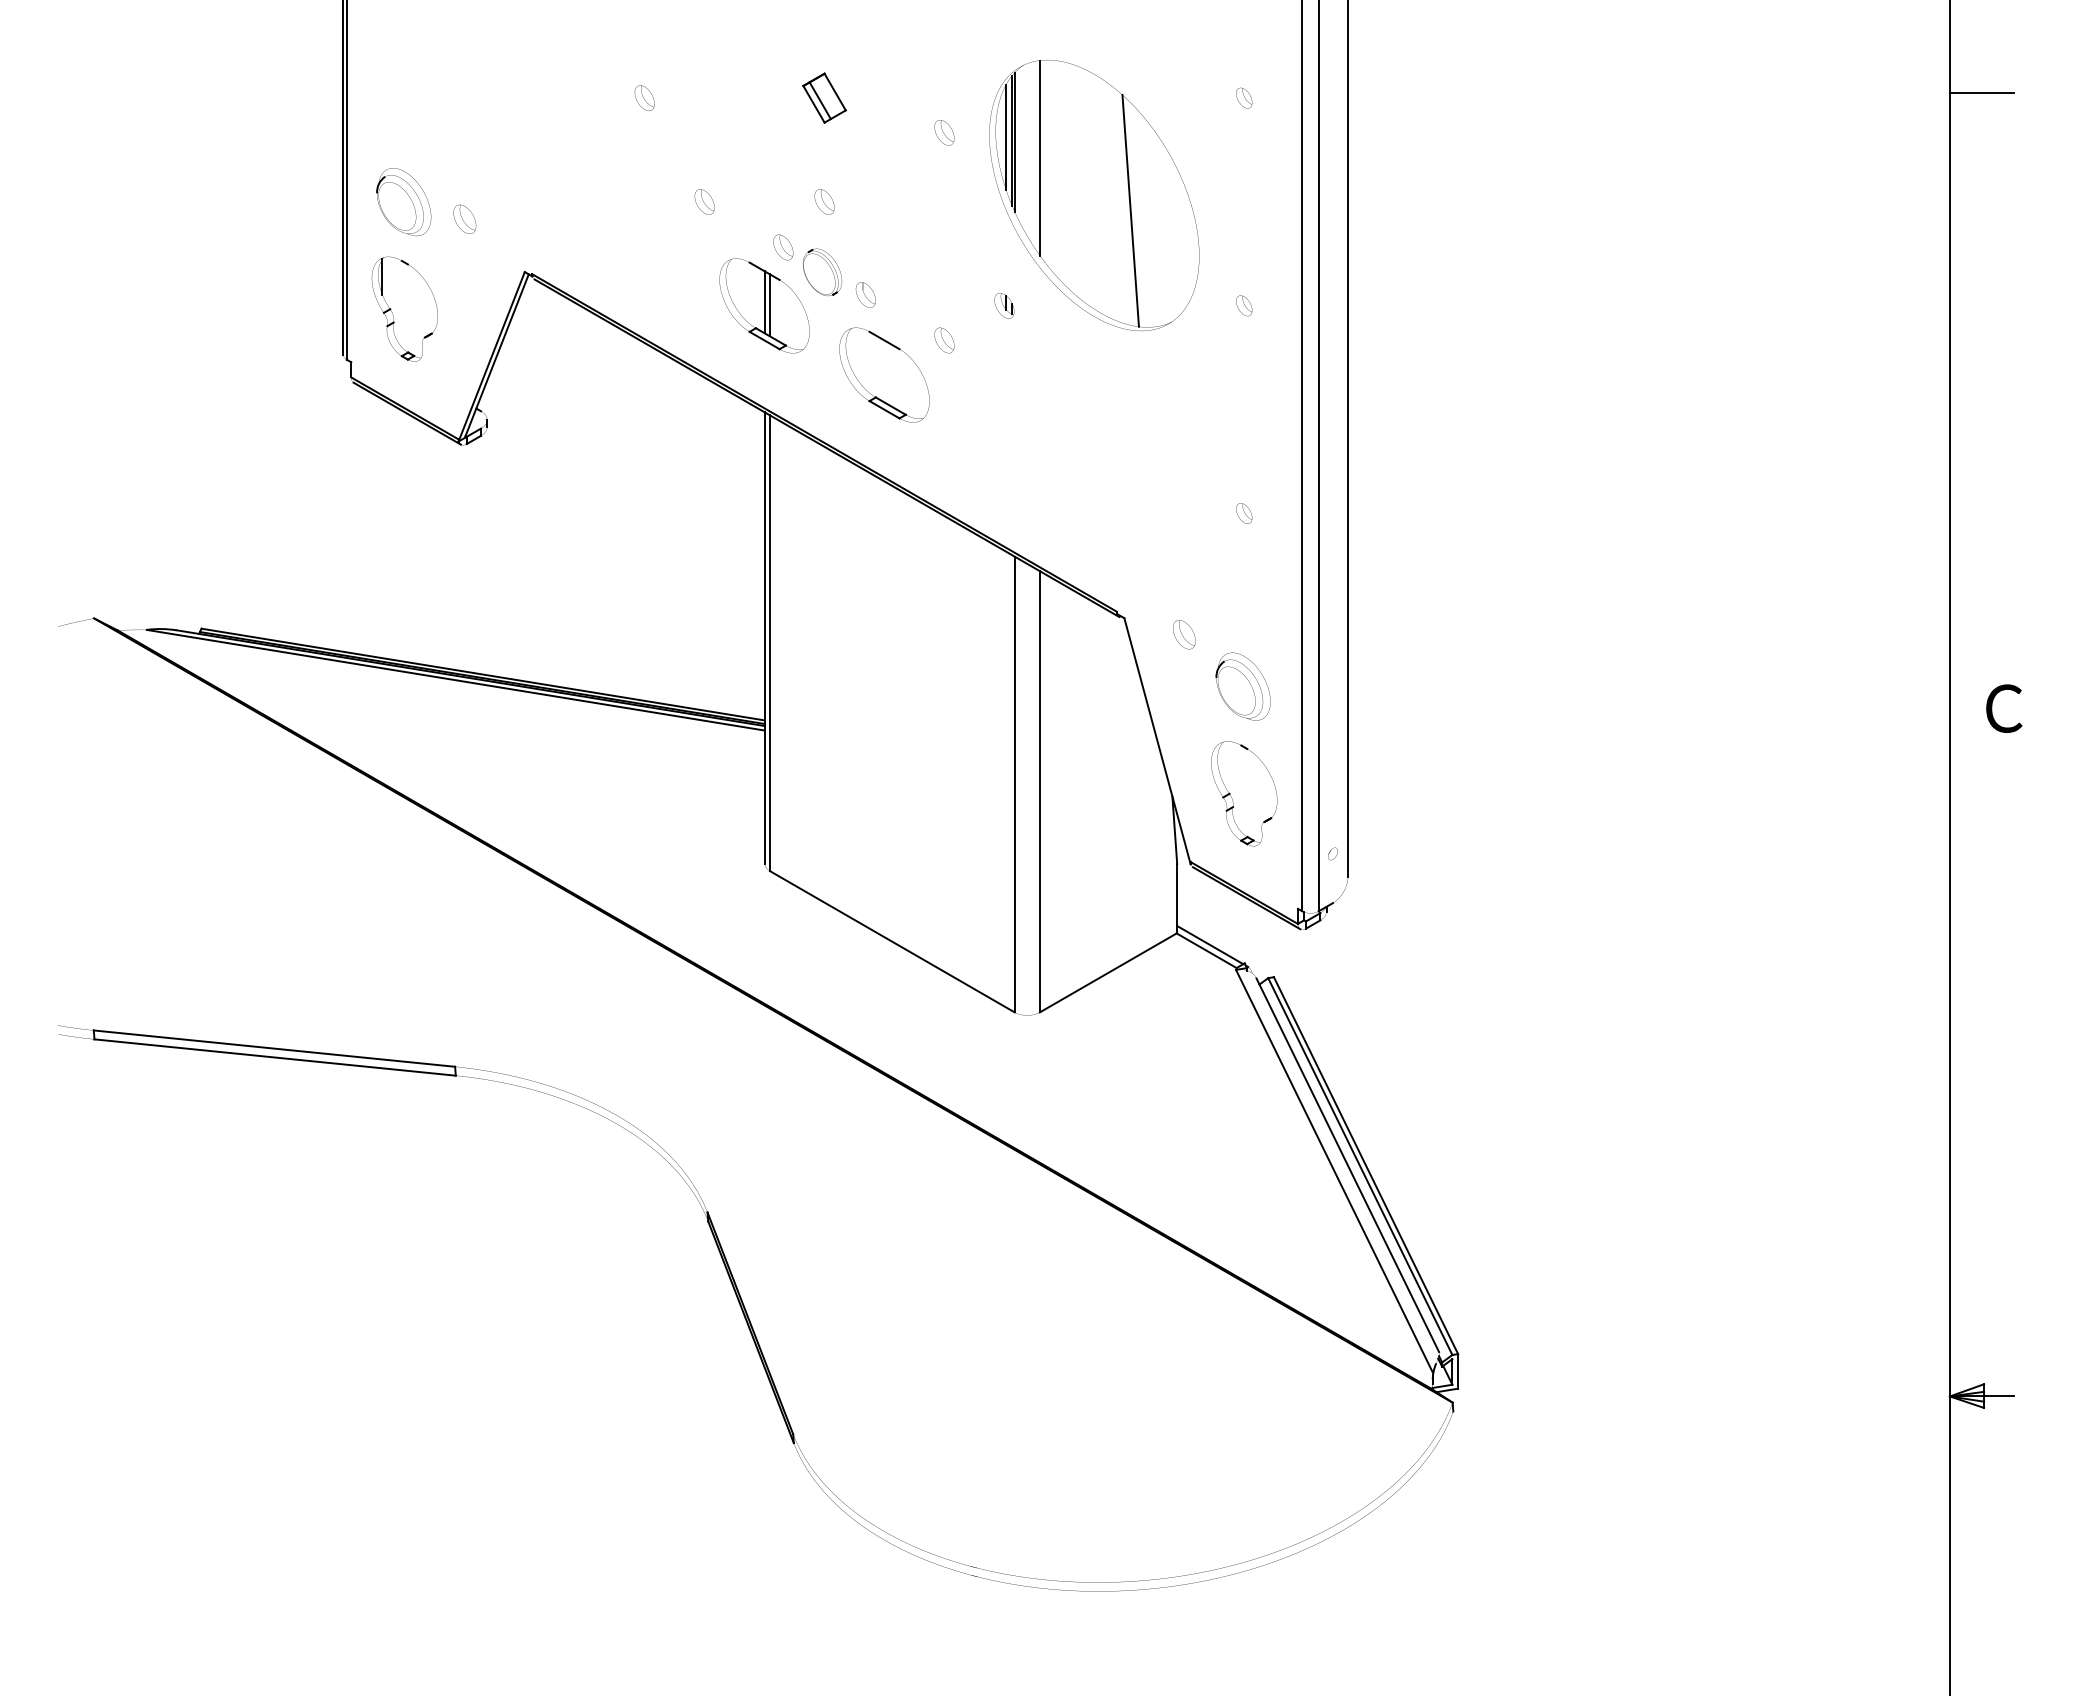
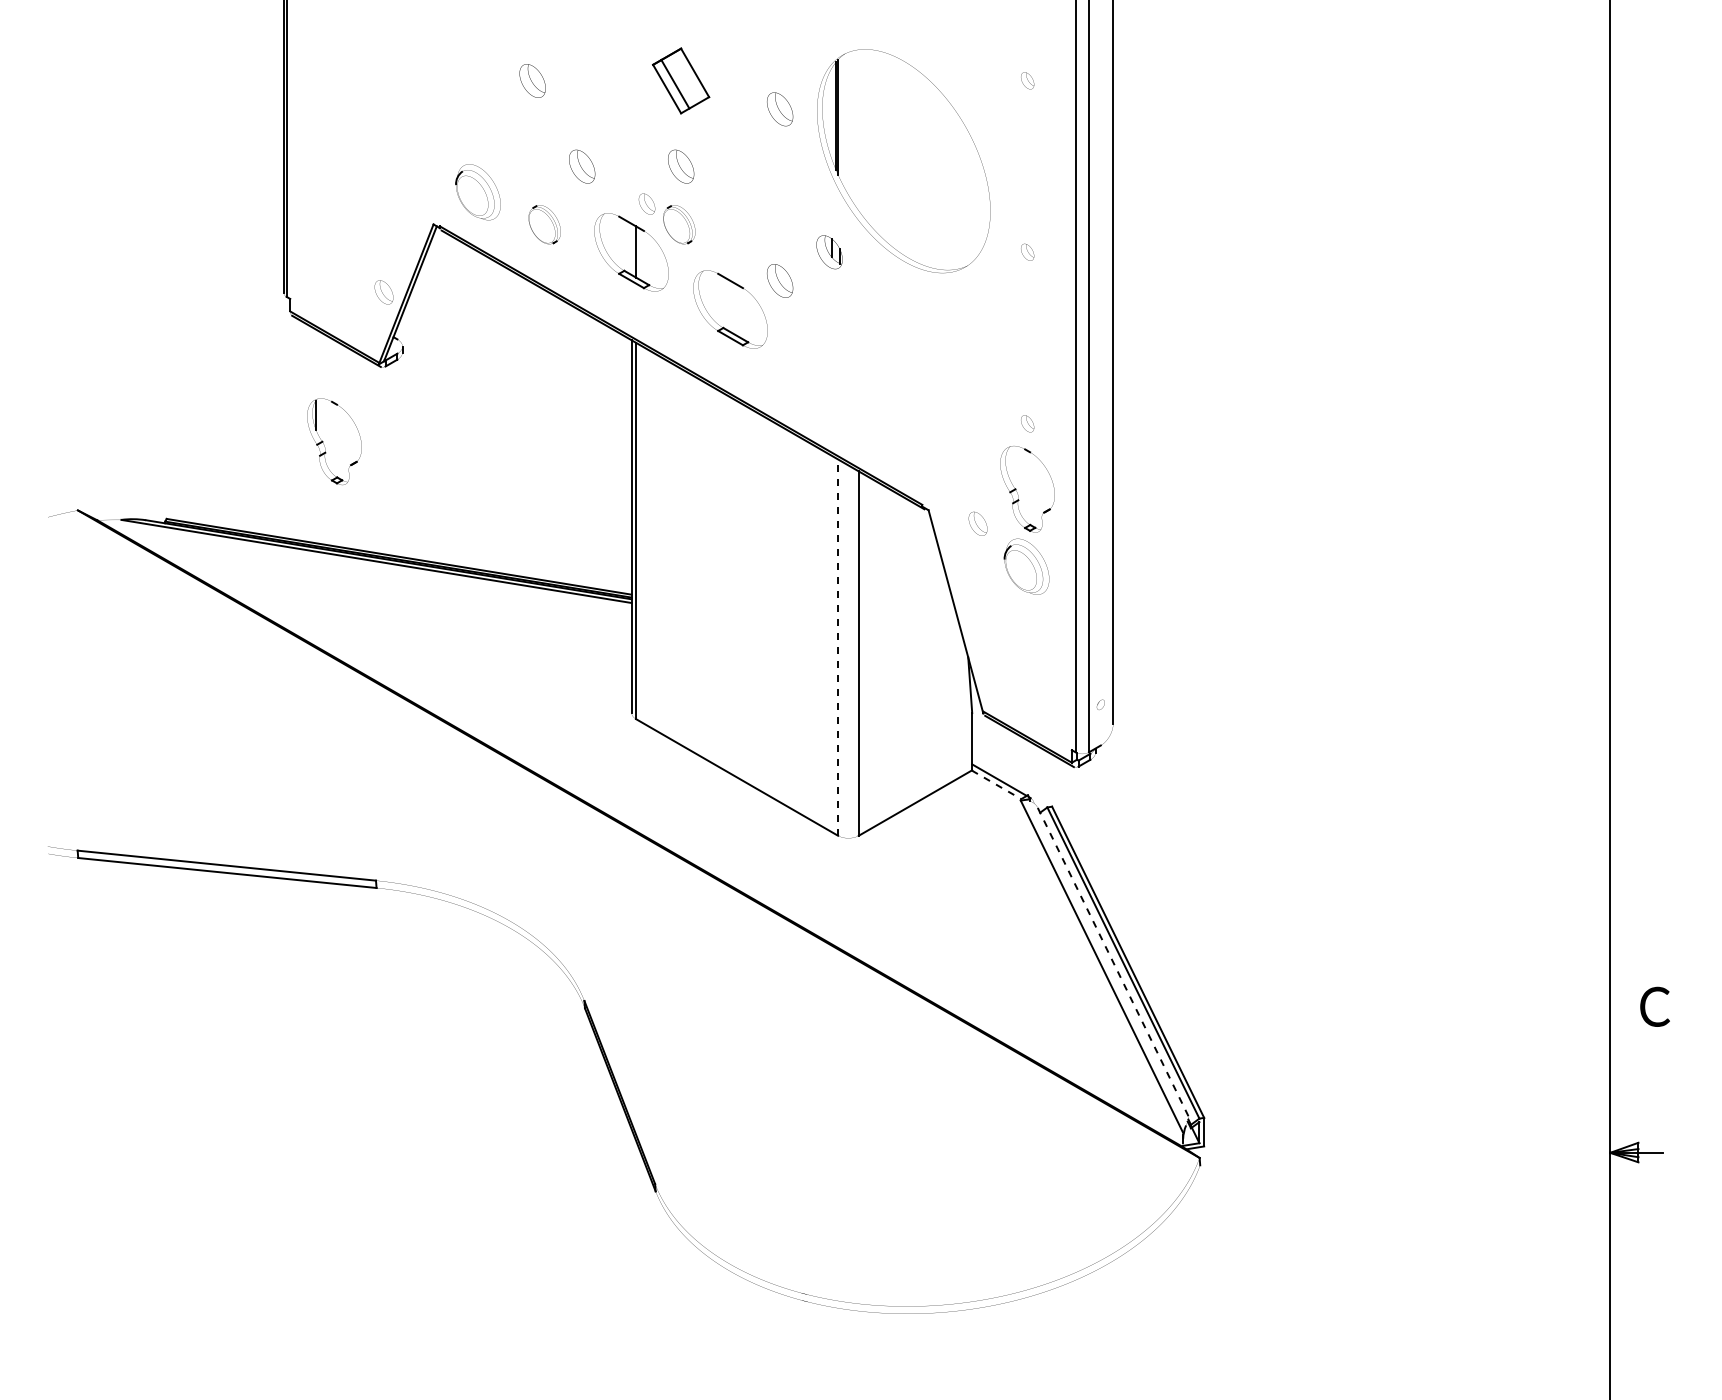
line: (1981, 92) -> (1636, 76), removed
part: (644, 97) -> (532, 80), size x1.6
part: (824, 97) -> (680, 80), size x1.6
part: (944, 132) -> (780, 109), size x1.6
line: (1006, 136) -> (831, 112), removed
line: (1039, 157) -> (858, 129), removed
part: (403, 201) -> (477, 191), moved
part: (704, 201) -> (581, 166), size x1.6
part: (824, 201) -> (680, 166), size x1.6
line: (1130, 210) -> (933, 173), removed
part: (464, 218) -> (383, 291), moved
part: (659, 271) -> (544, 223), added
part: (865, 294) -> (714, 242), removed
line: (764, 302) -> (631, 249), removed
part: (1004, 305) -> (829, 252), size x1.6
part: (404, 308) -> (334, 441), moved
part: (944, 340) -> (780, 280), size x1.6
text: (2004, 708) -> (1655, 1006), moved
line: (1014, 784) -> (837, 647), solid -> dashed
part: (1244, 793) -> (1027, 489), moved
line: (1206, 950) -> (996, 784), solid -> dashed
line: (1347, 1165) -> (1112, 962), solid -> dashed

